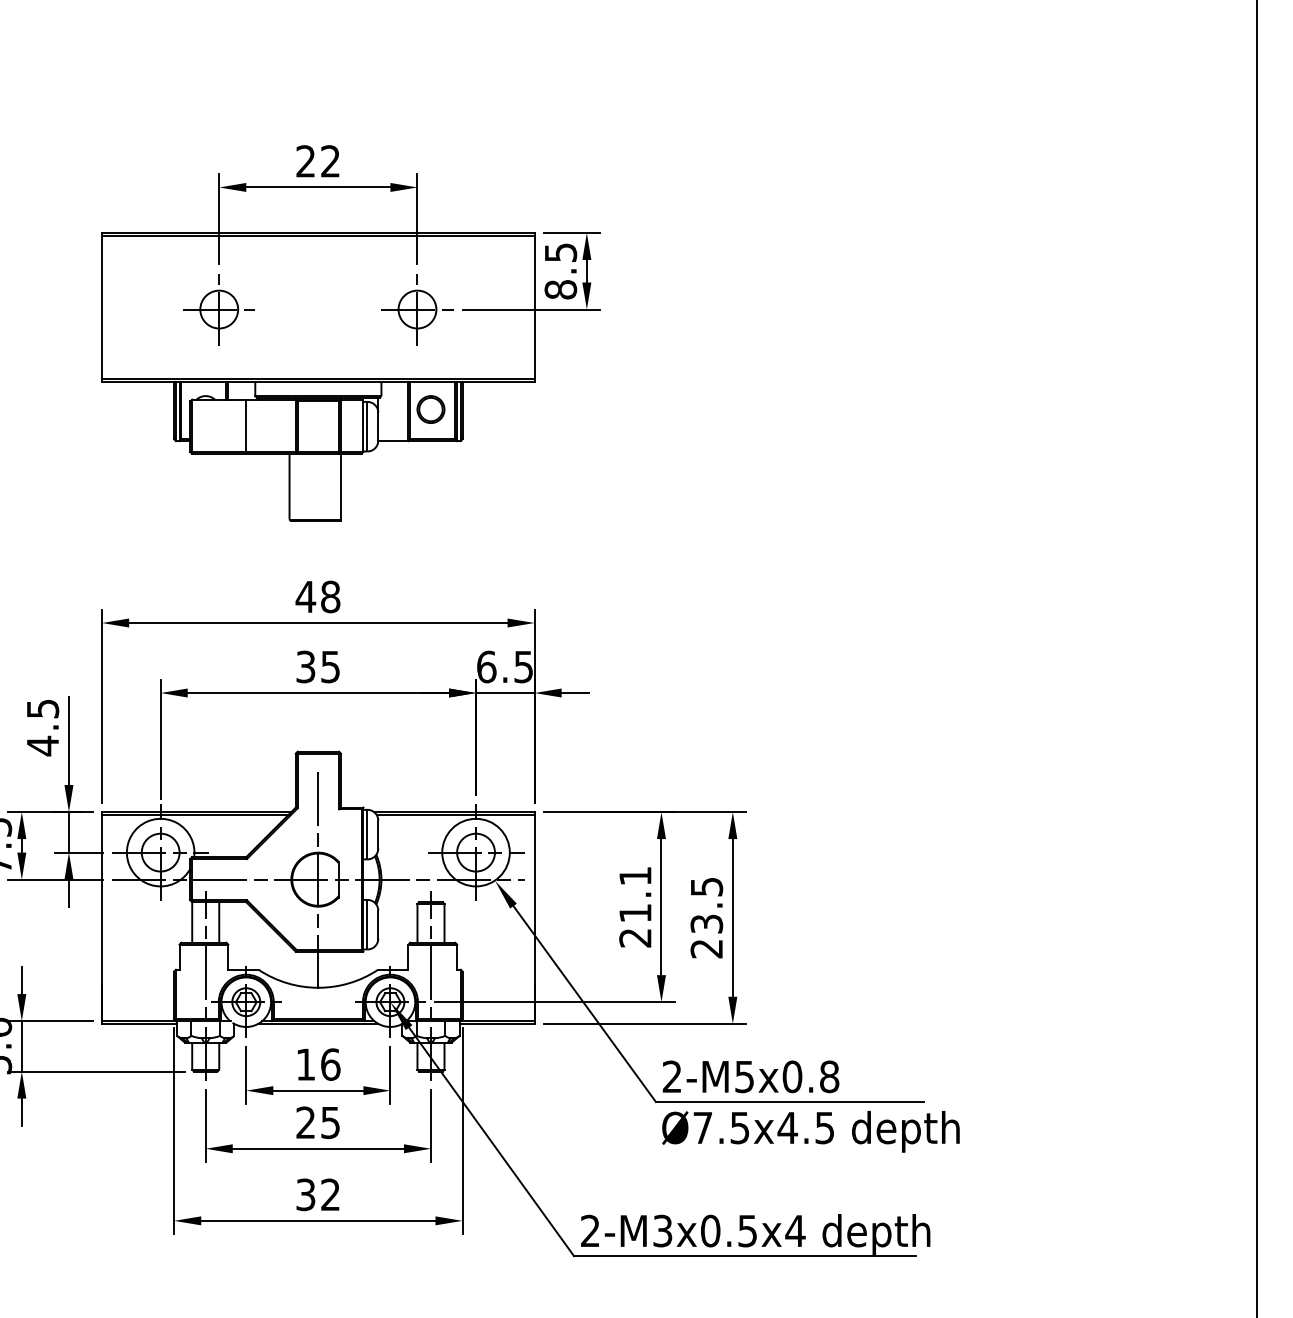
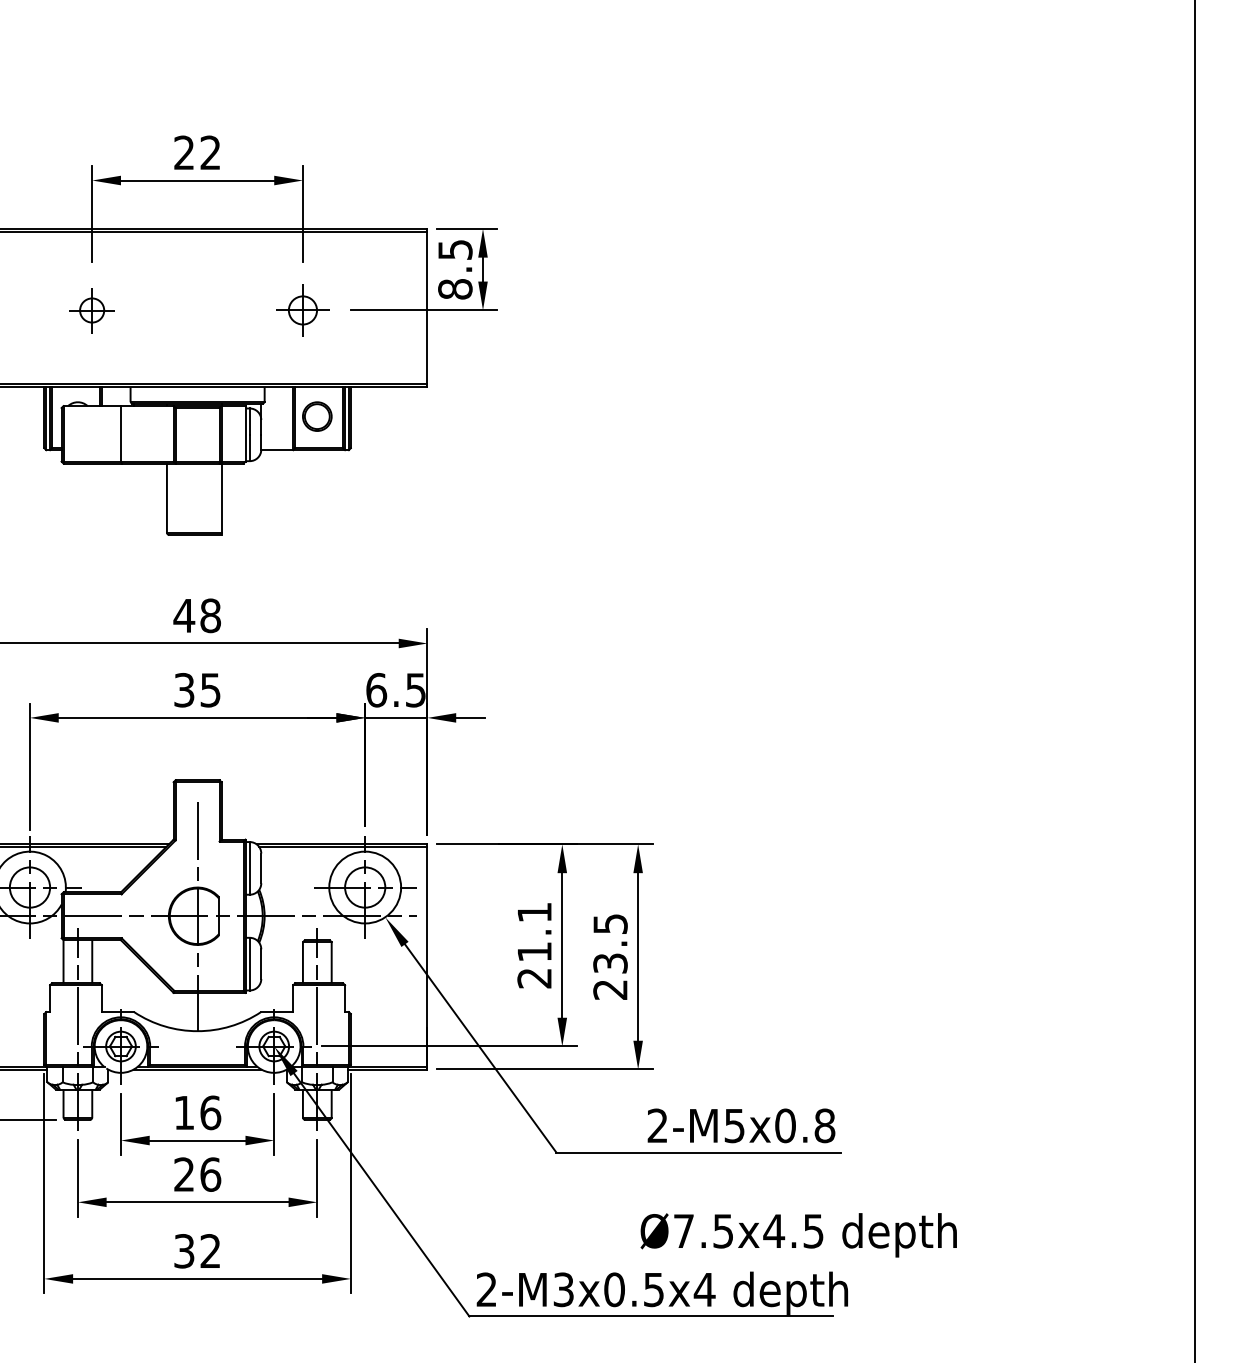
part: (218, 309) -> (91, 310), size x0.6
part: (417, 309) -> (302, 310), size x0.7
text: (750, 1076) -> (740, 1125), moved
text: (330, 1122) -> (210, 1174), 25 -> 26
text: (810, 1131) -> (798, 1234), moved

